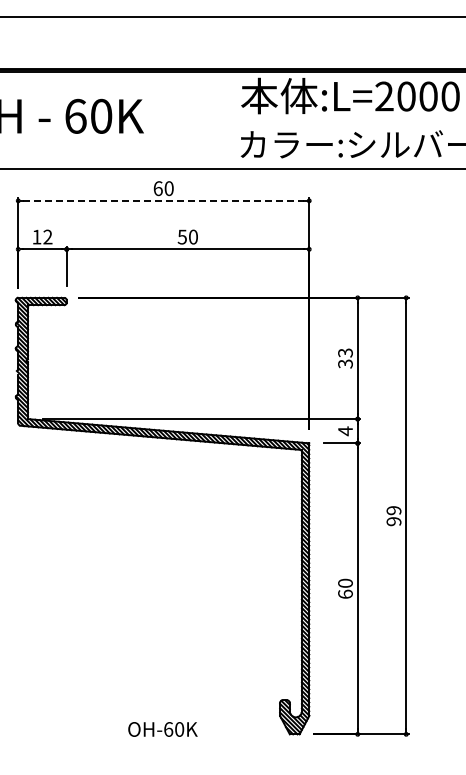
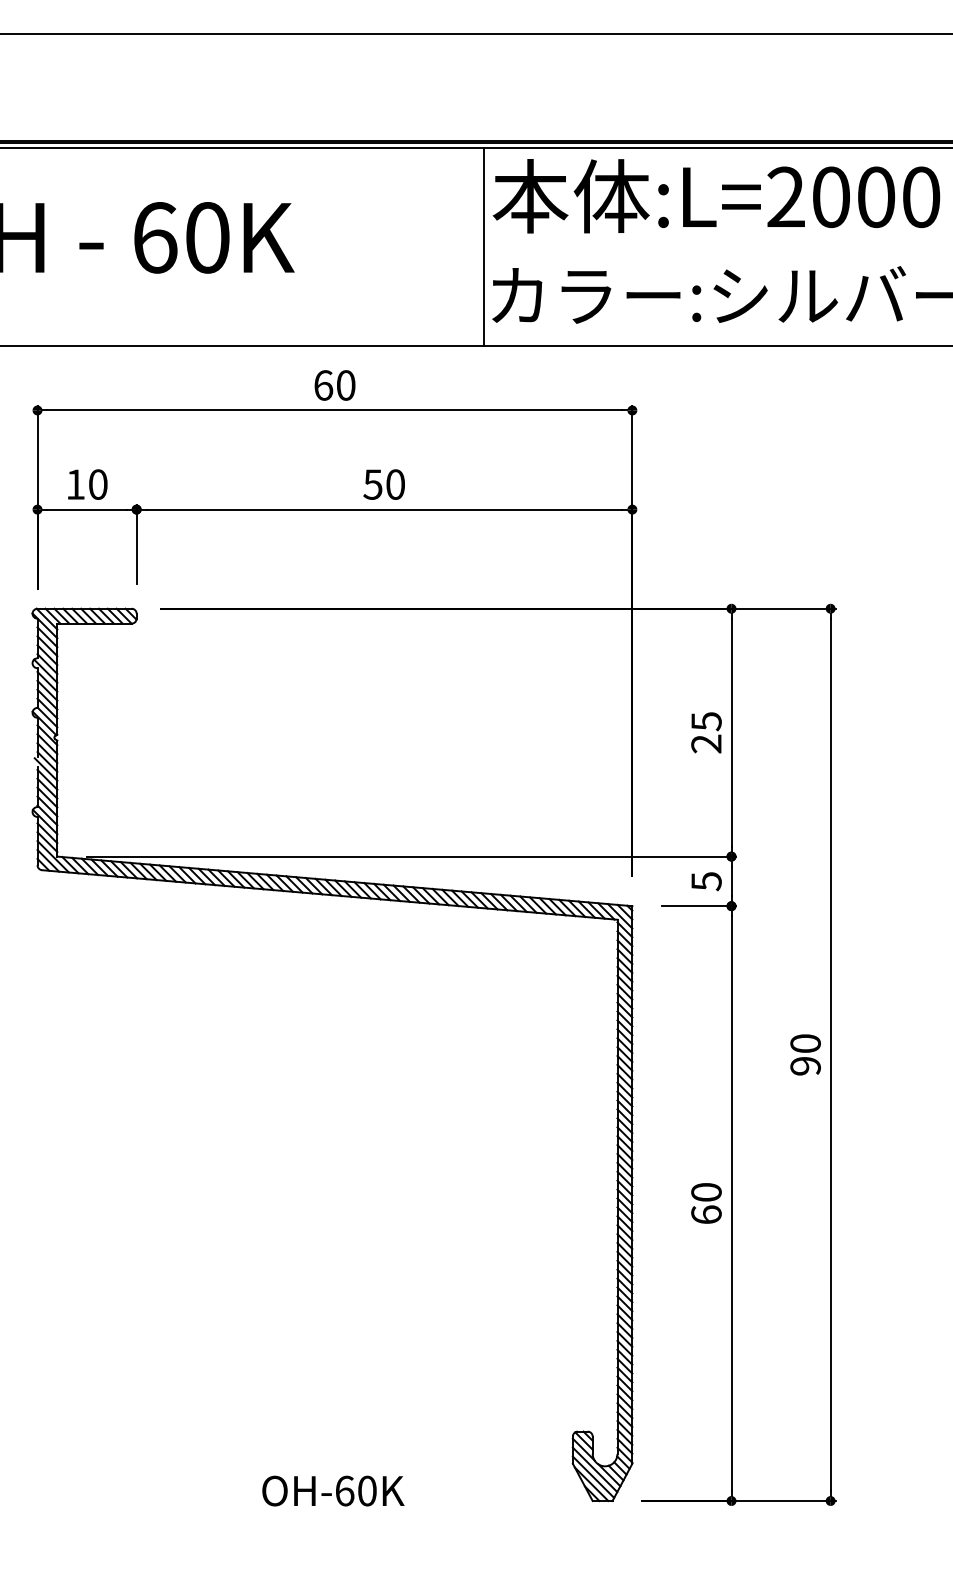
line: (236, 120) -> (483, 246), added
line: (163, 200) -> (334, 409), dashed -> solid
text: (47, 236) -> (97, 483), 12 -> 10
text: (345, 358) -> (706, 732), 33 -> 25
text: (345, 431) -> (706, 881), 4 -> 5
text: (393, 510) -> (804, 1043), 99 -> 90

